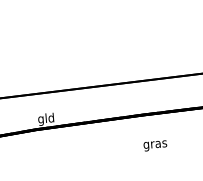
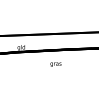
text: (154, 145) -> (55, 64), moved

